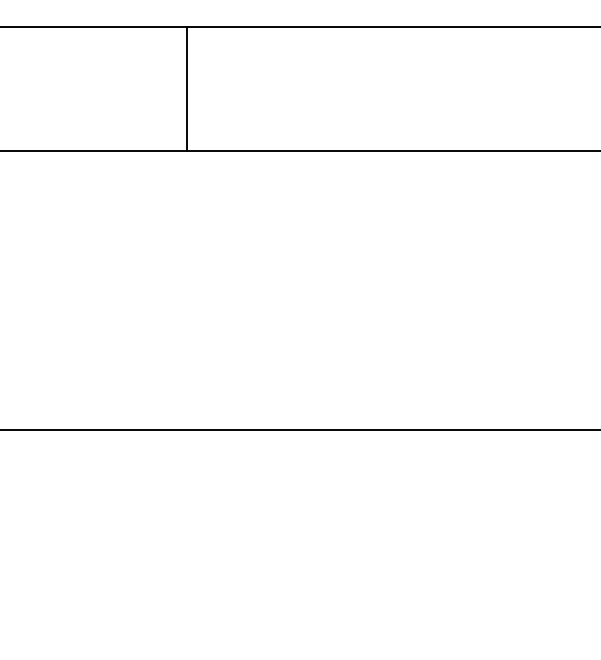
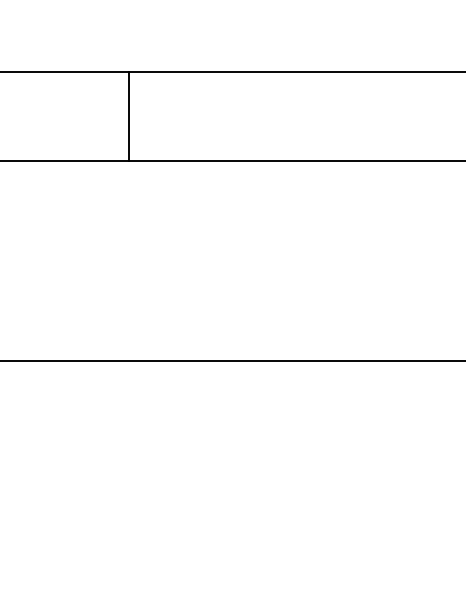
line: (187, 88) -> (128, 116), moved

